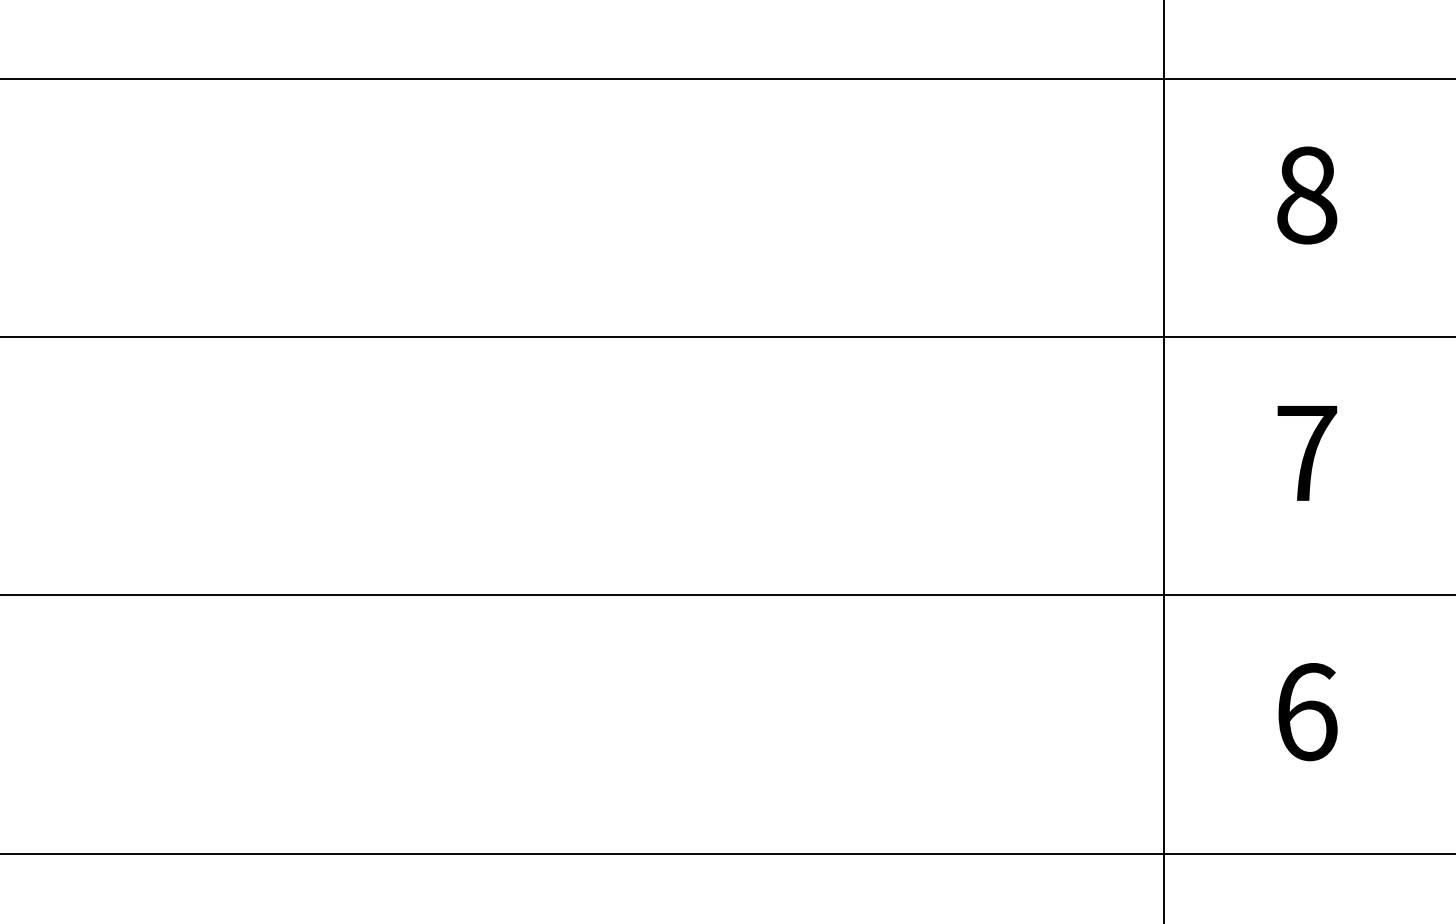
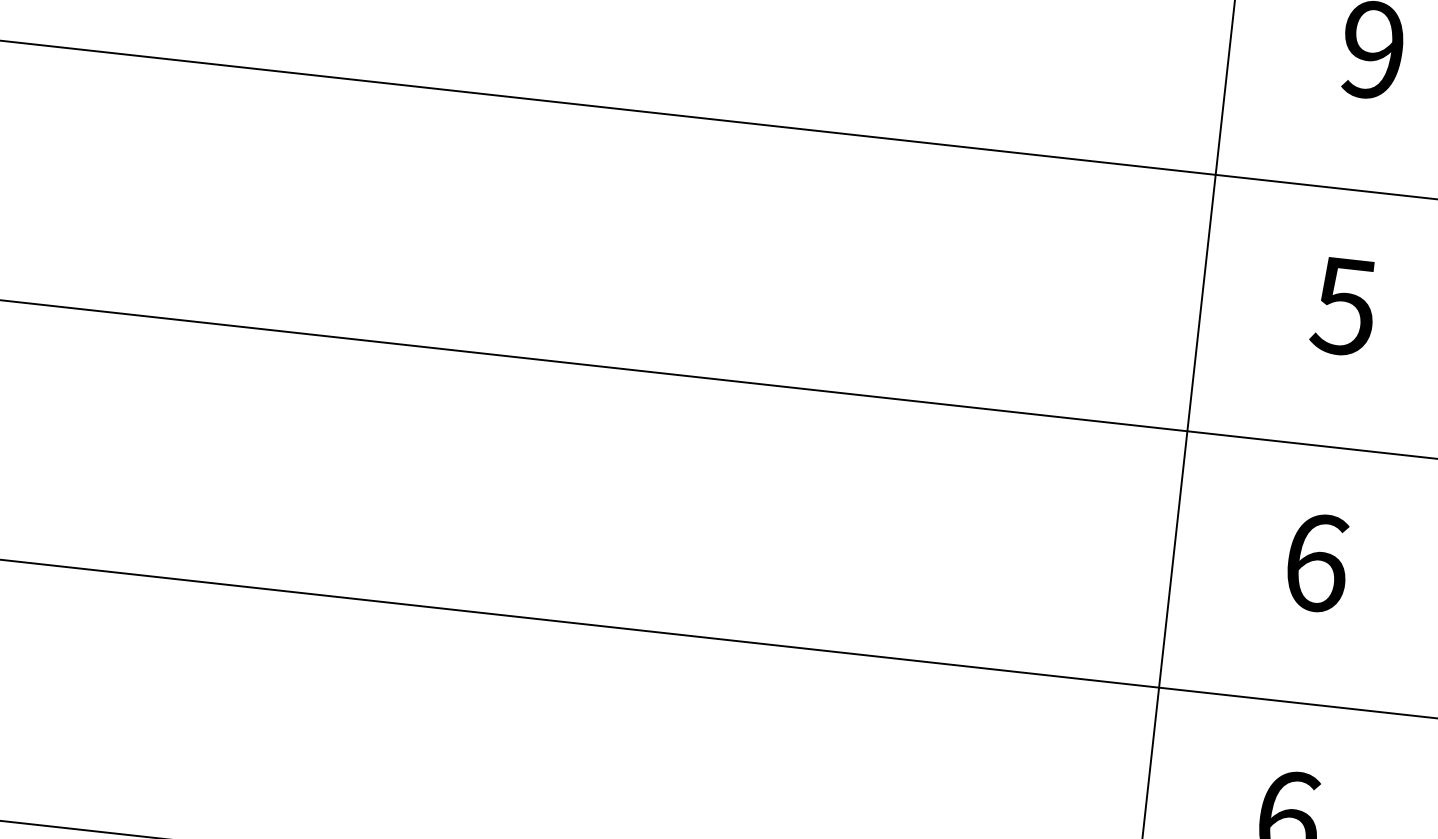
text: (1306, 195) -> (1344, 306), 8 -> 5
text: (1307, 453) -> (1317, 563), 7 -> 6

